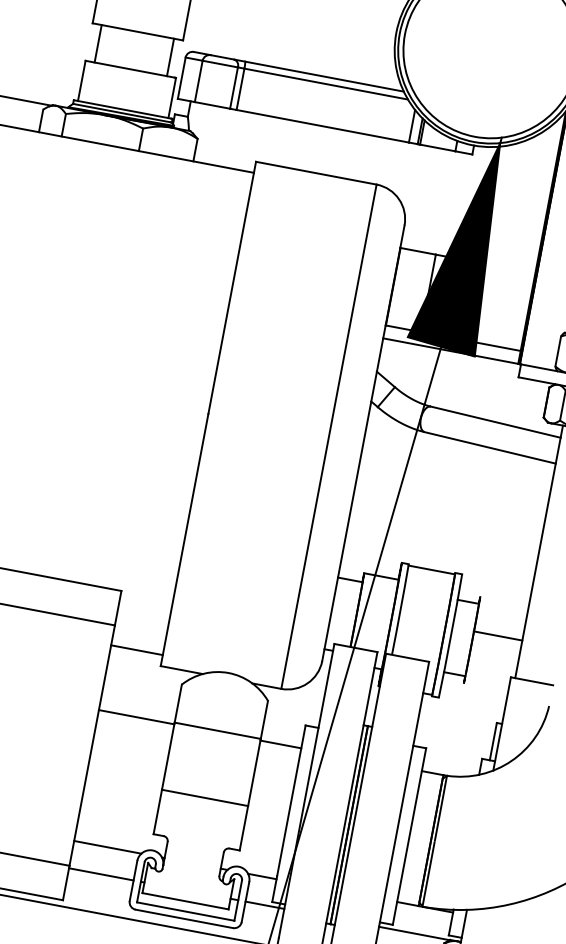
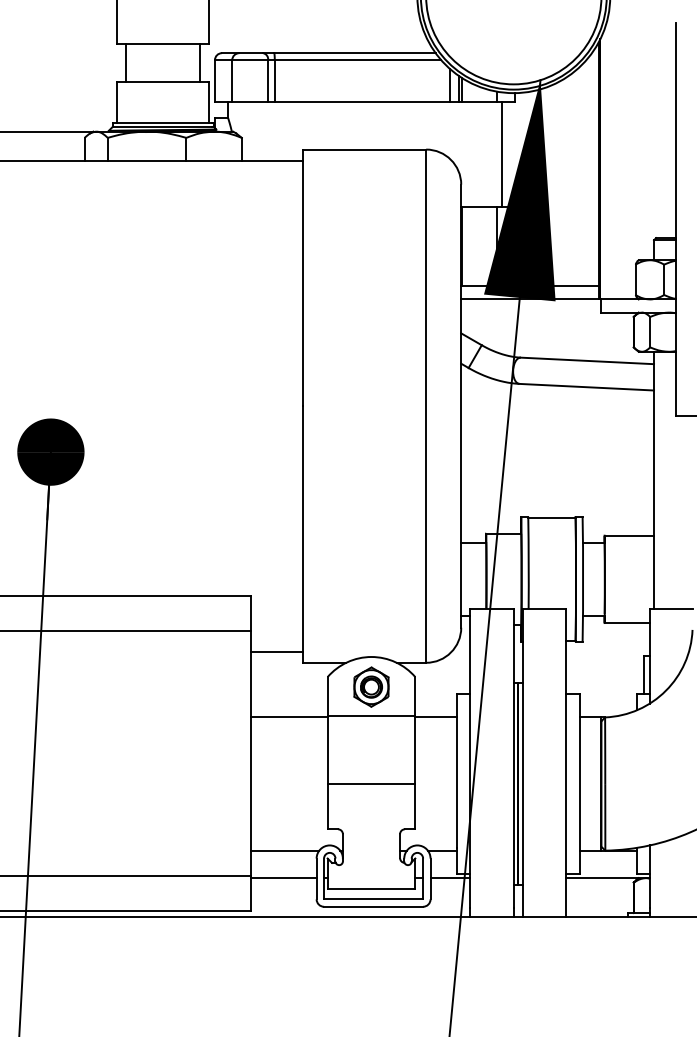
line: (449, 203) -> (501, 154), added
line: (498, 635) -> (629, 535), moved
line: (485, 687) -> (626, 623), added
part: (223, 702) -> (371, 686), added

